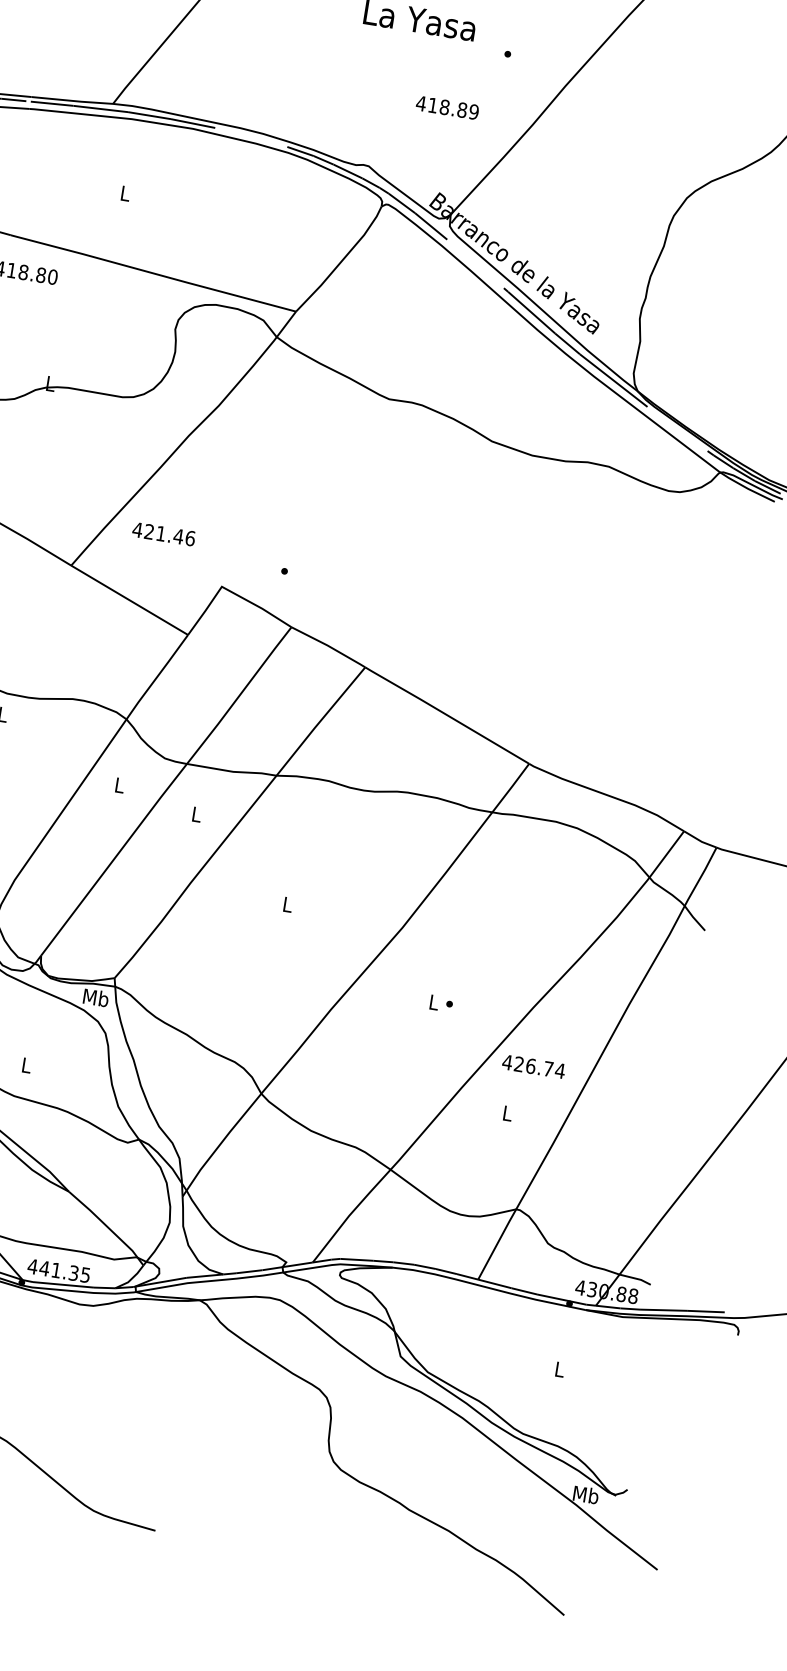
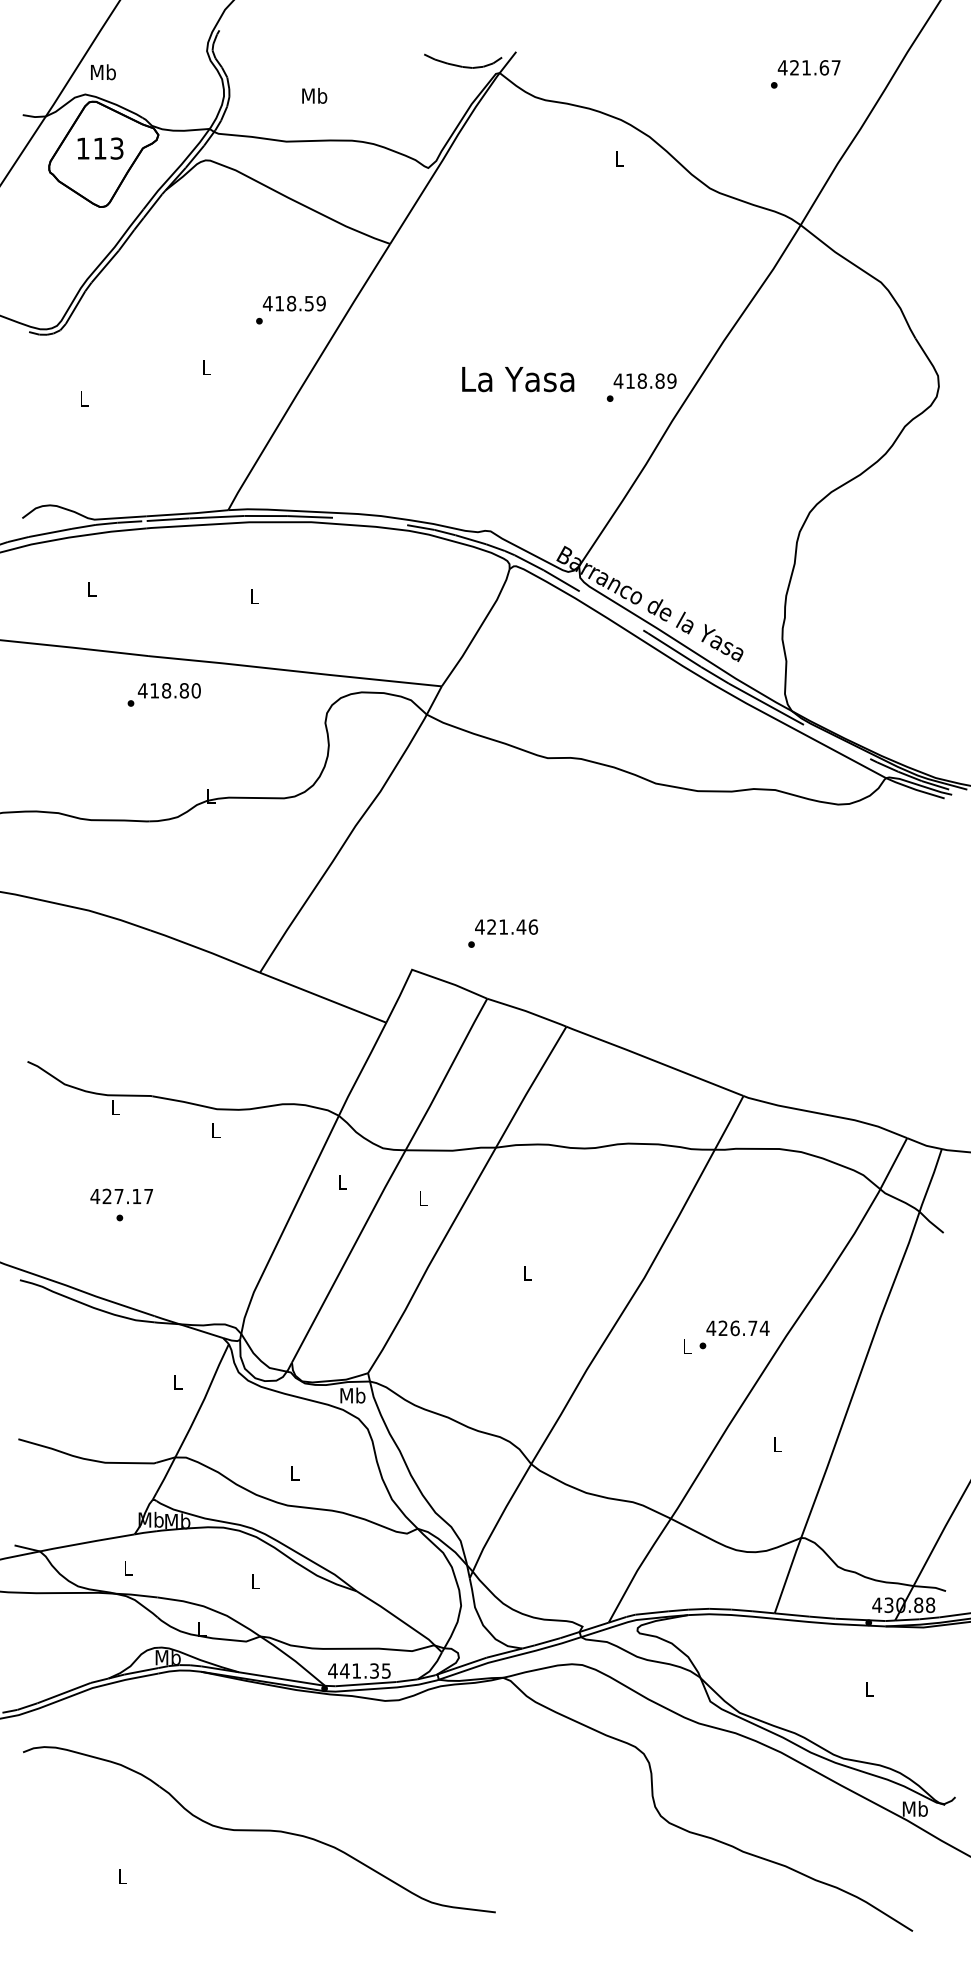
text: (447, 107) -> (644, 380), moved
text: (163, 533) -> (506, 926), moved
text: (533, 1066) -> (737, 1328), moved

